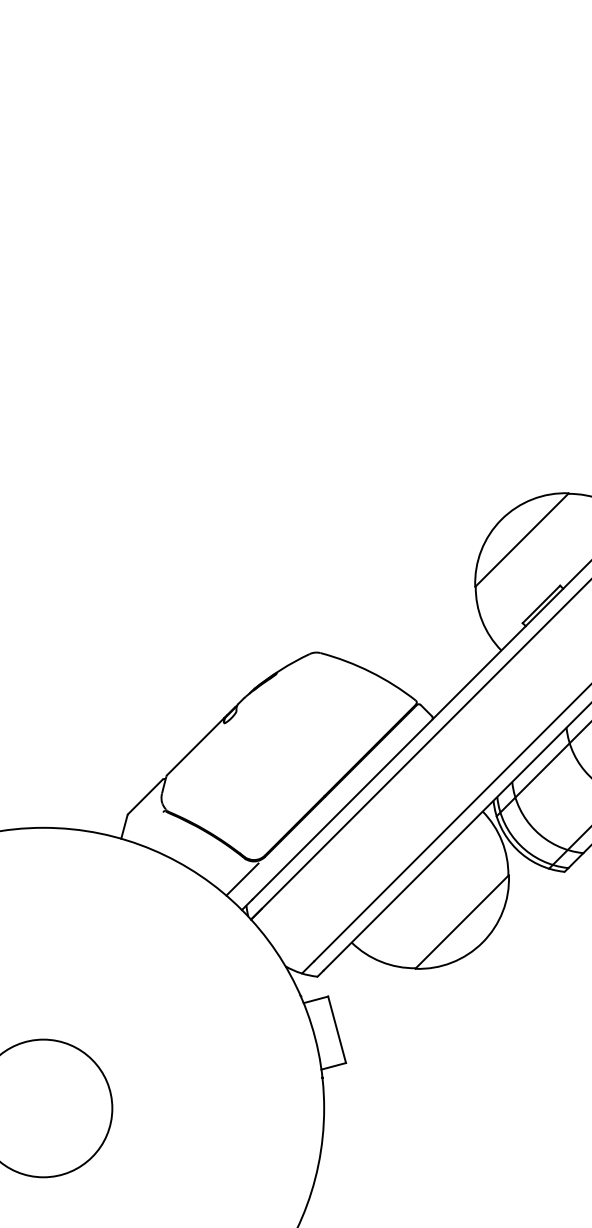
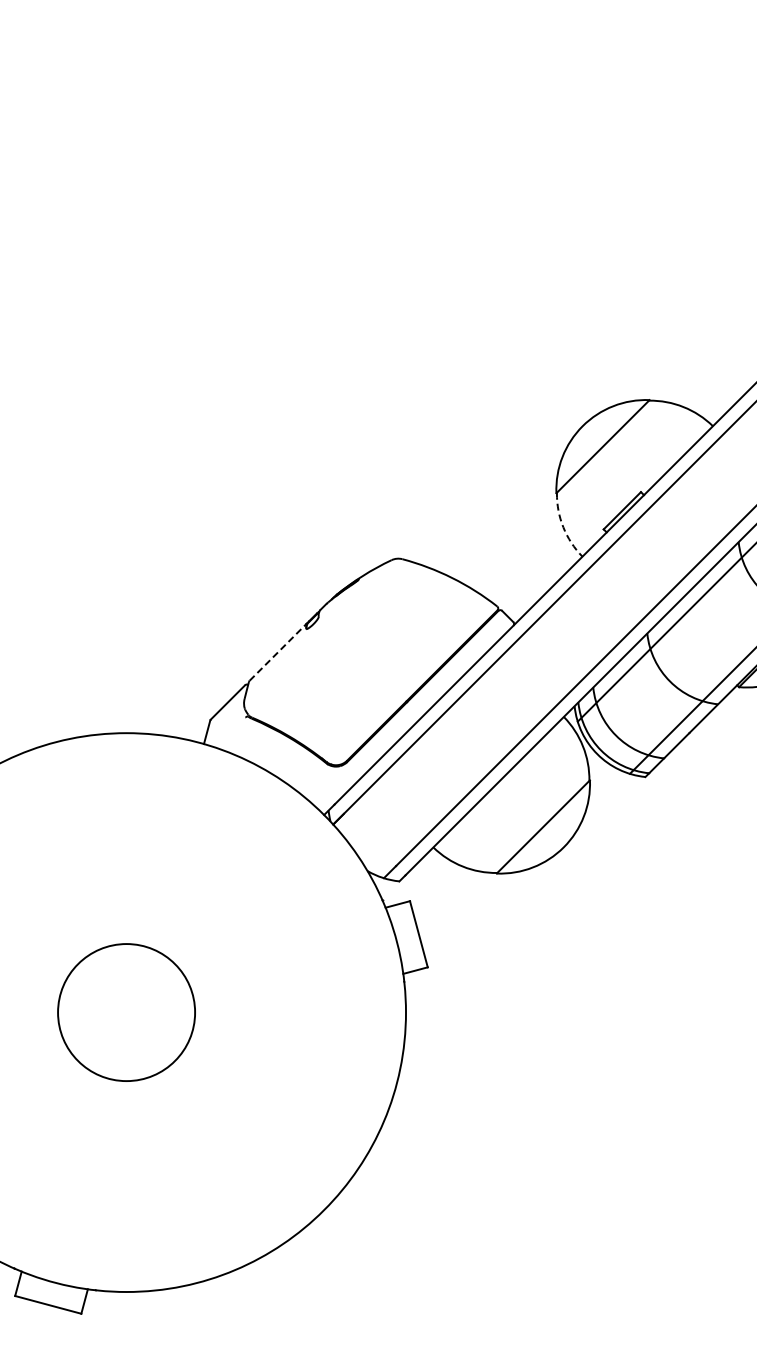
arc: (482, 621) -> (563, 527), solid -> dashed
line: (196, 745) -> (278, 651), solid -> dashed
line: (242, 879) -> (324, 784), removed

